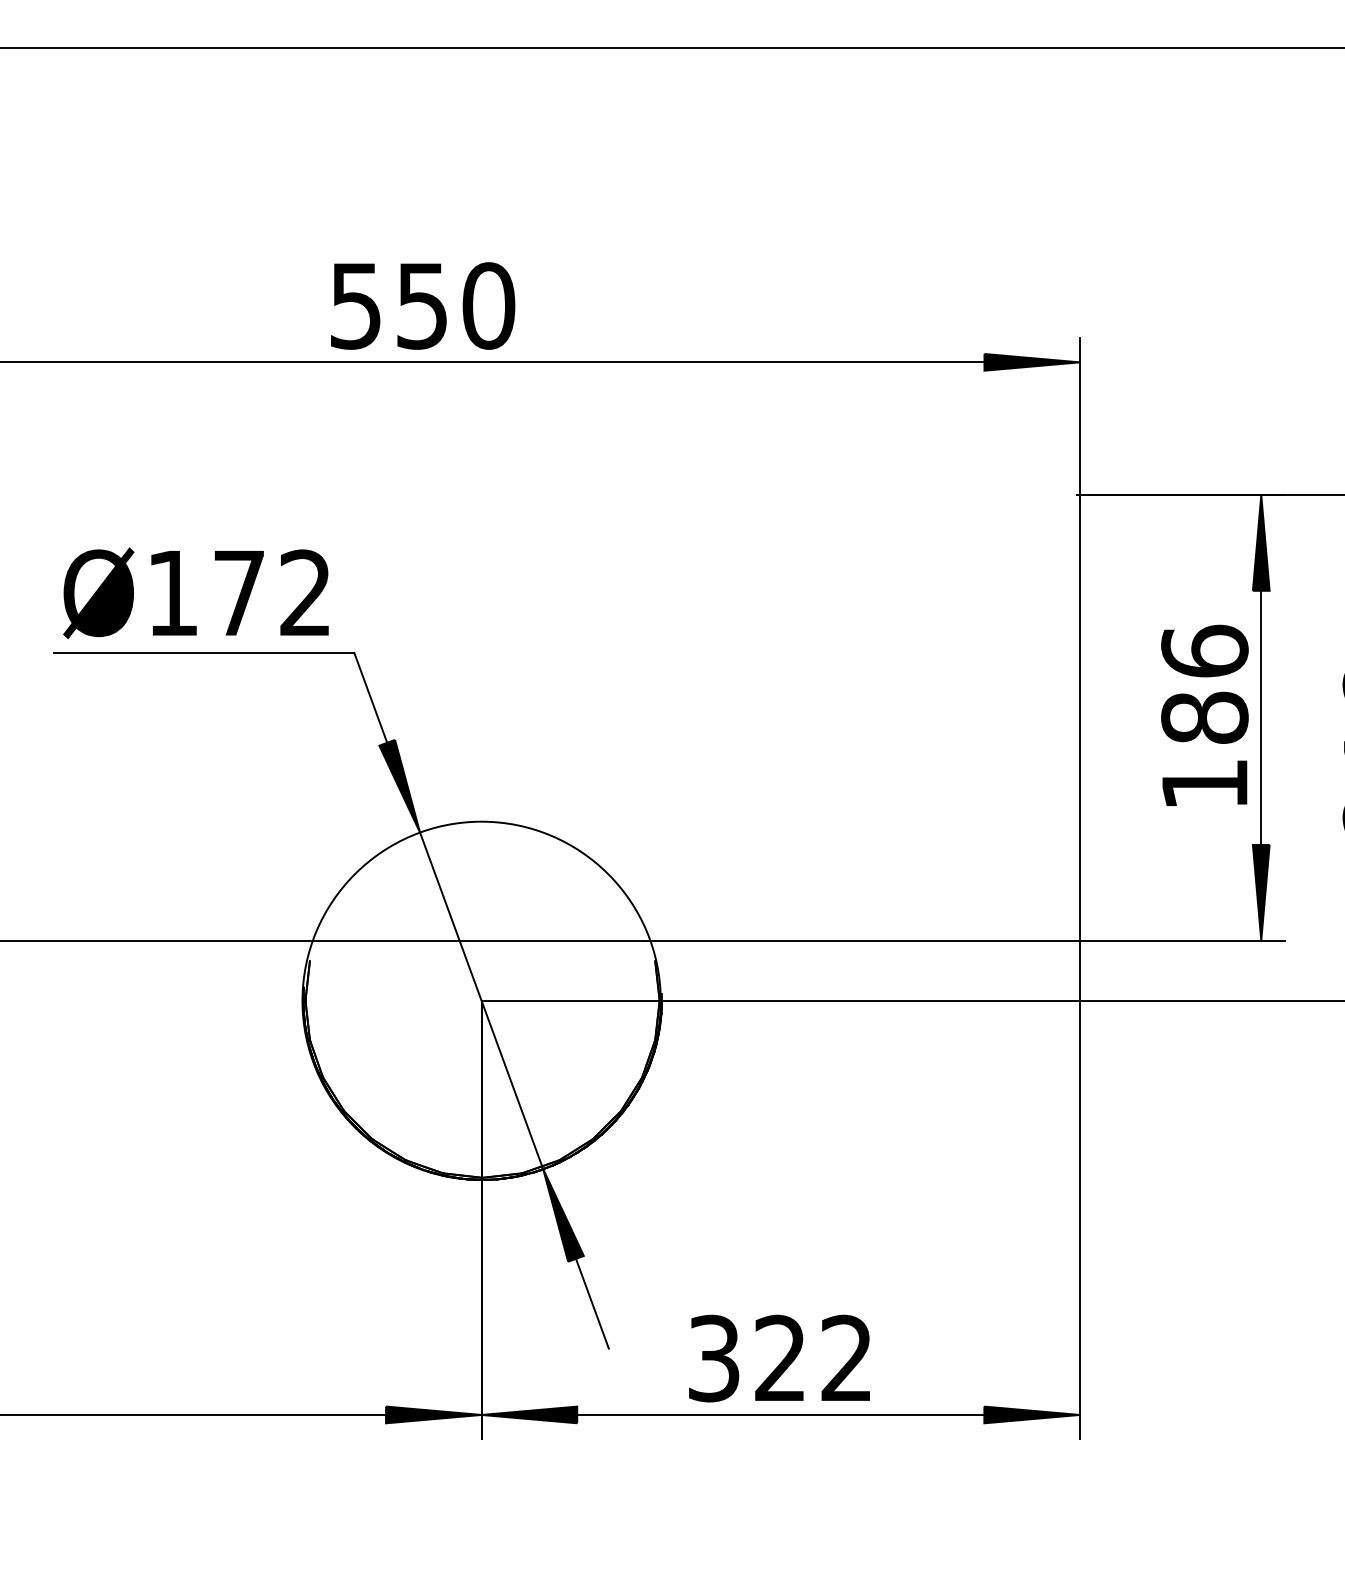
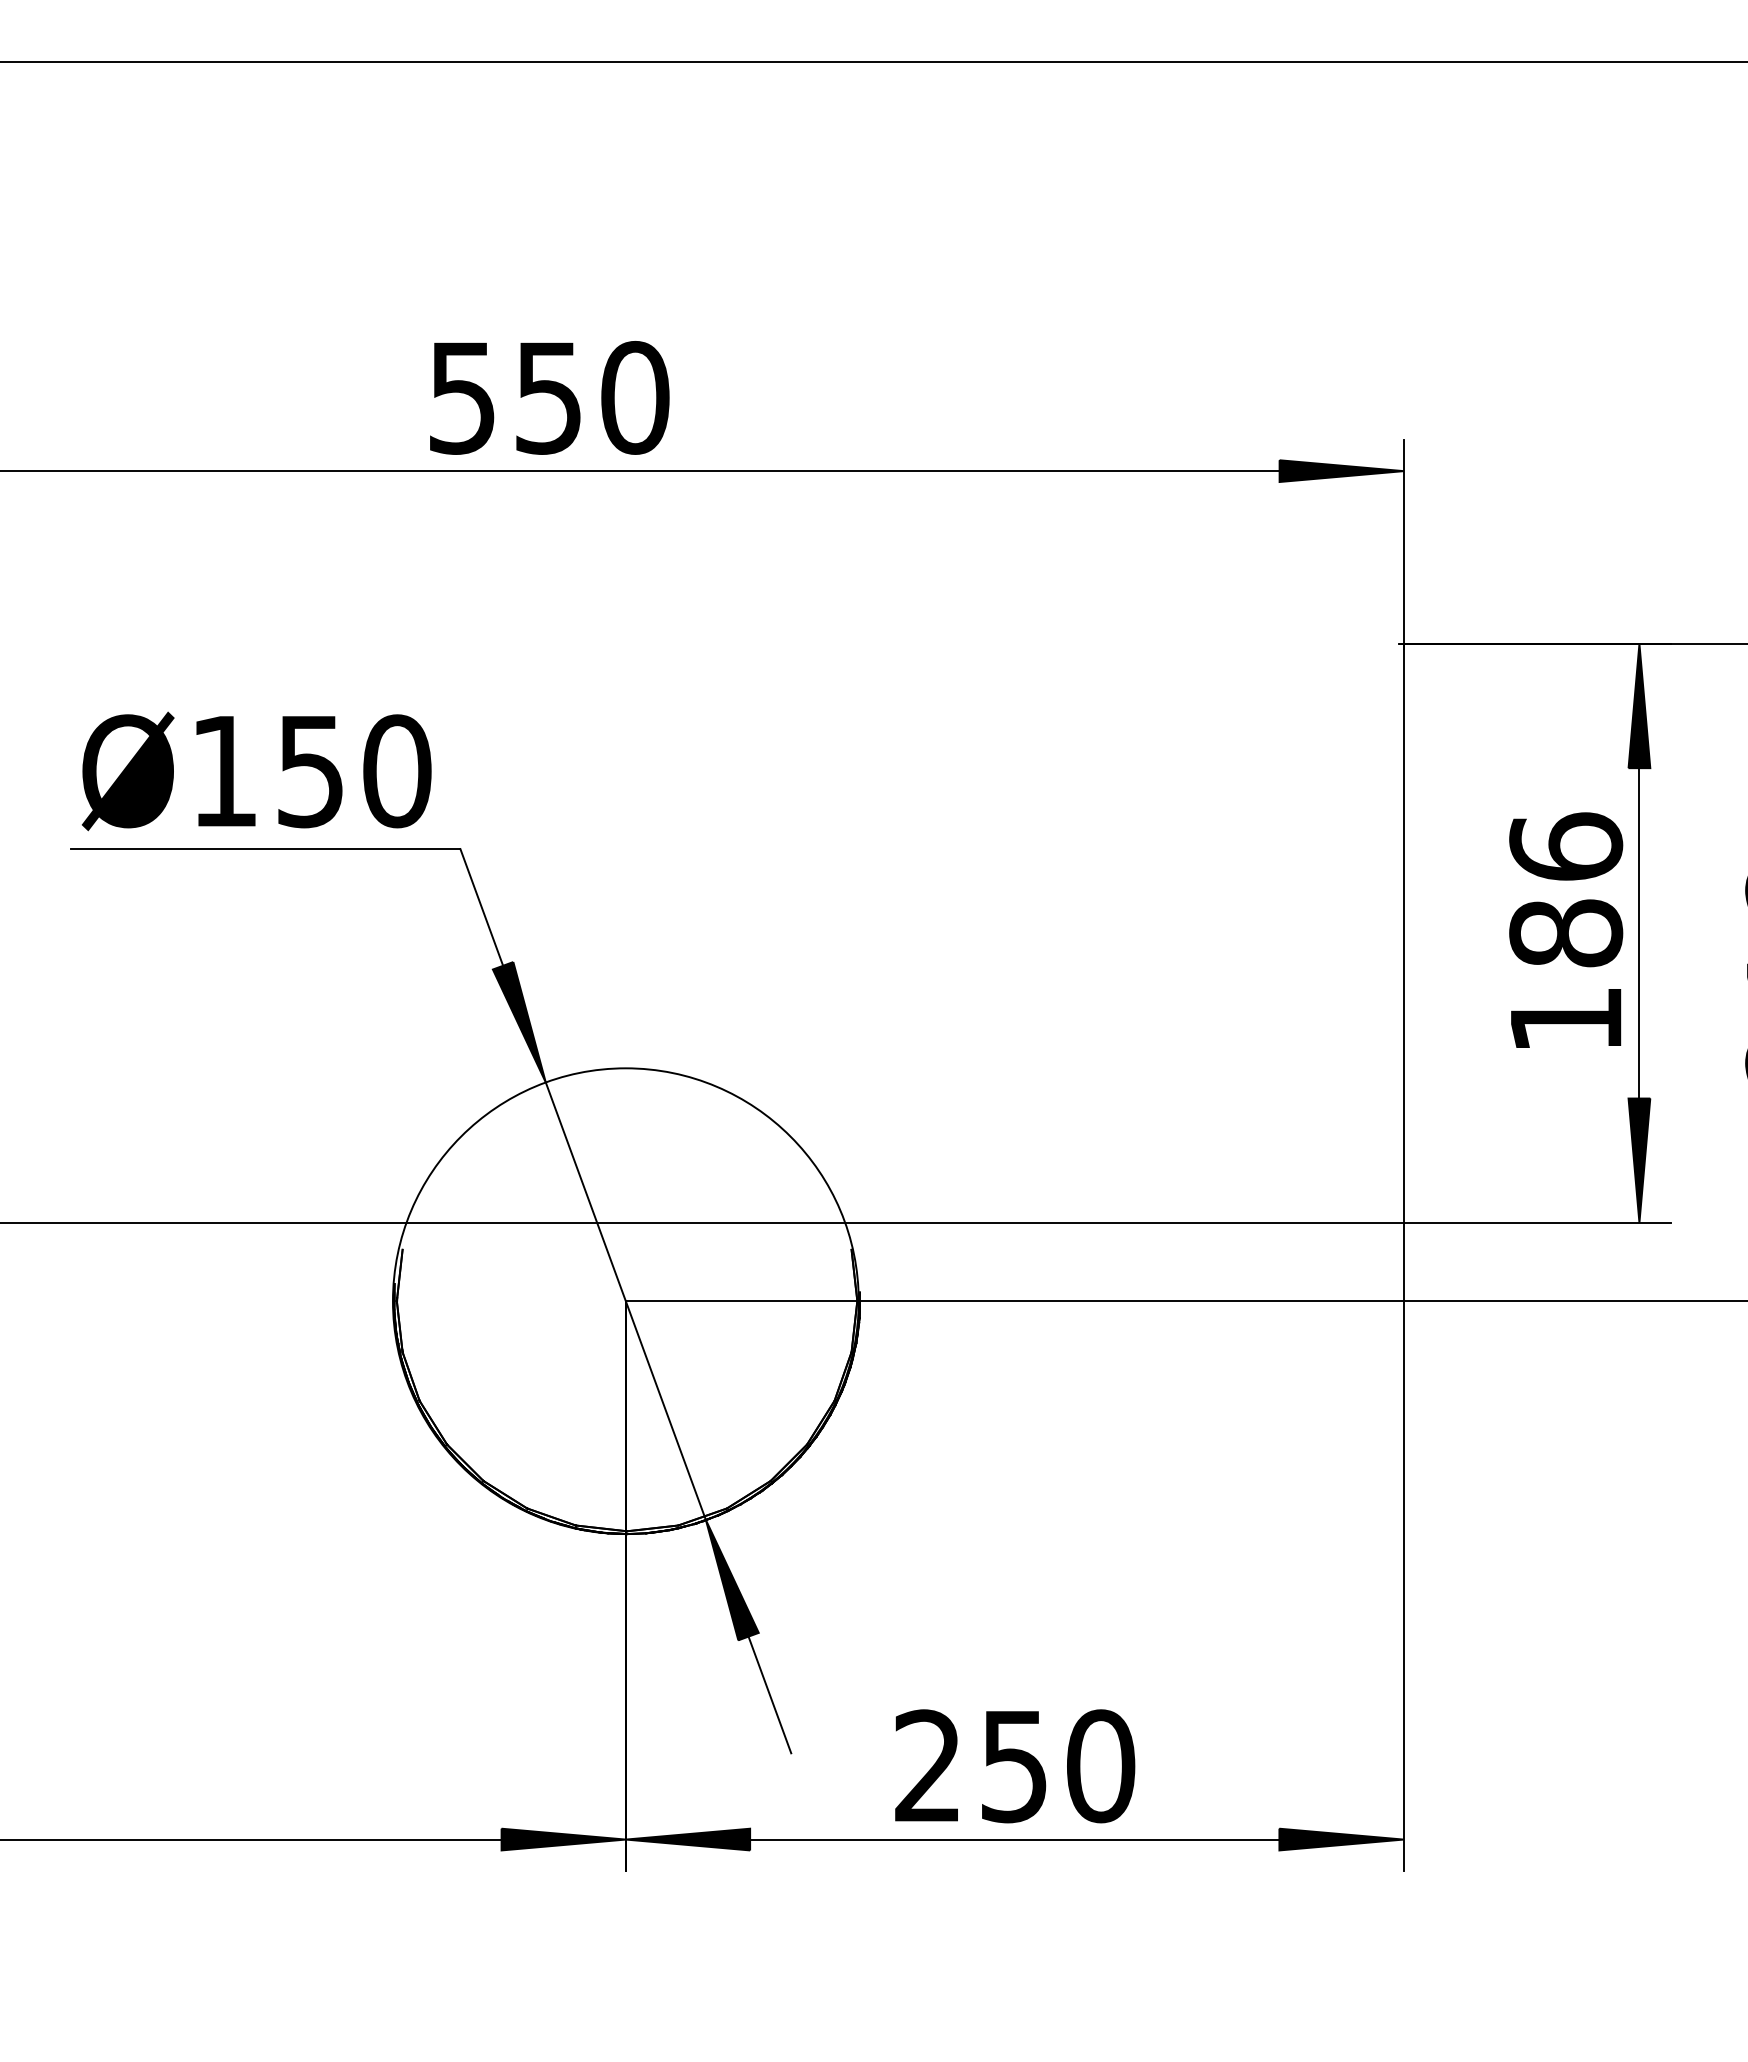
text: (272, 593) -> (354, 771), Ø172 -> Ø150
text: (781, 1358) -> (1015, 1766), 322 -> 250

